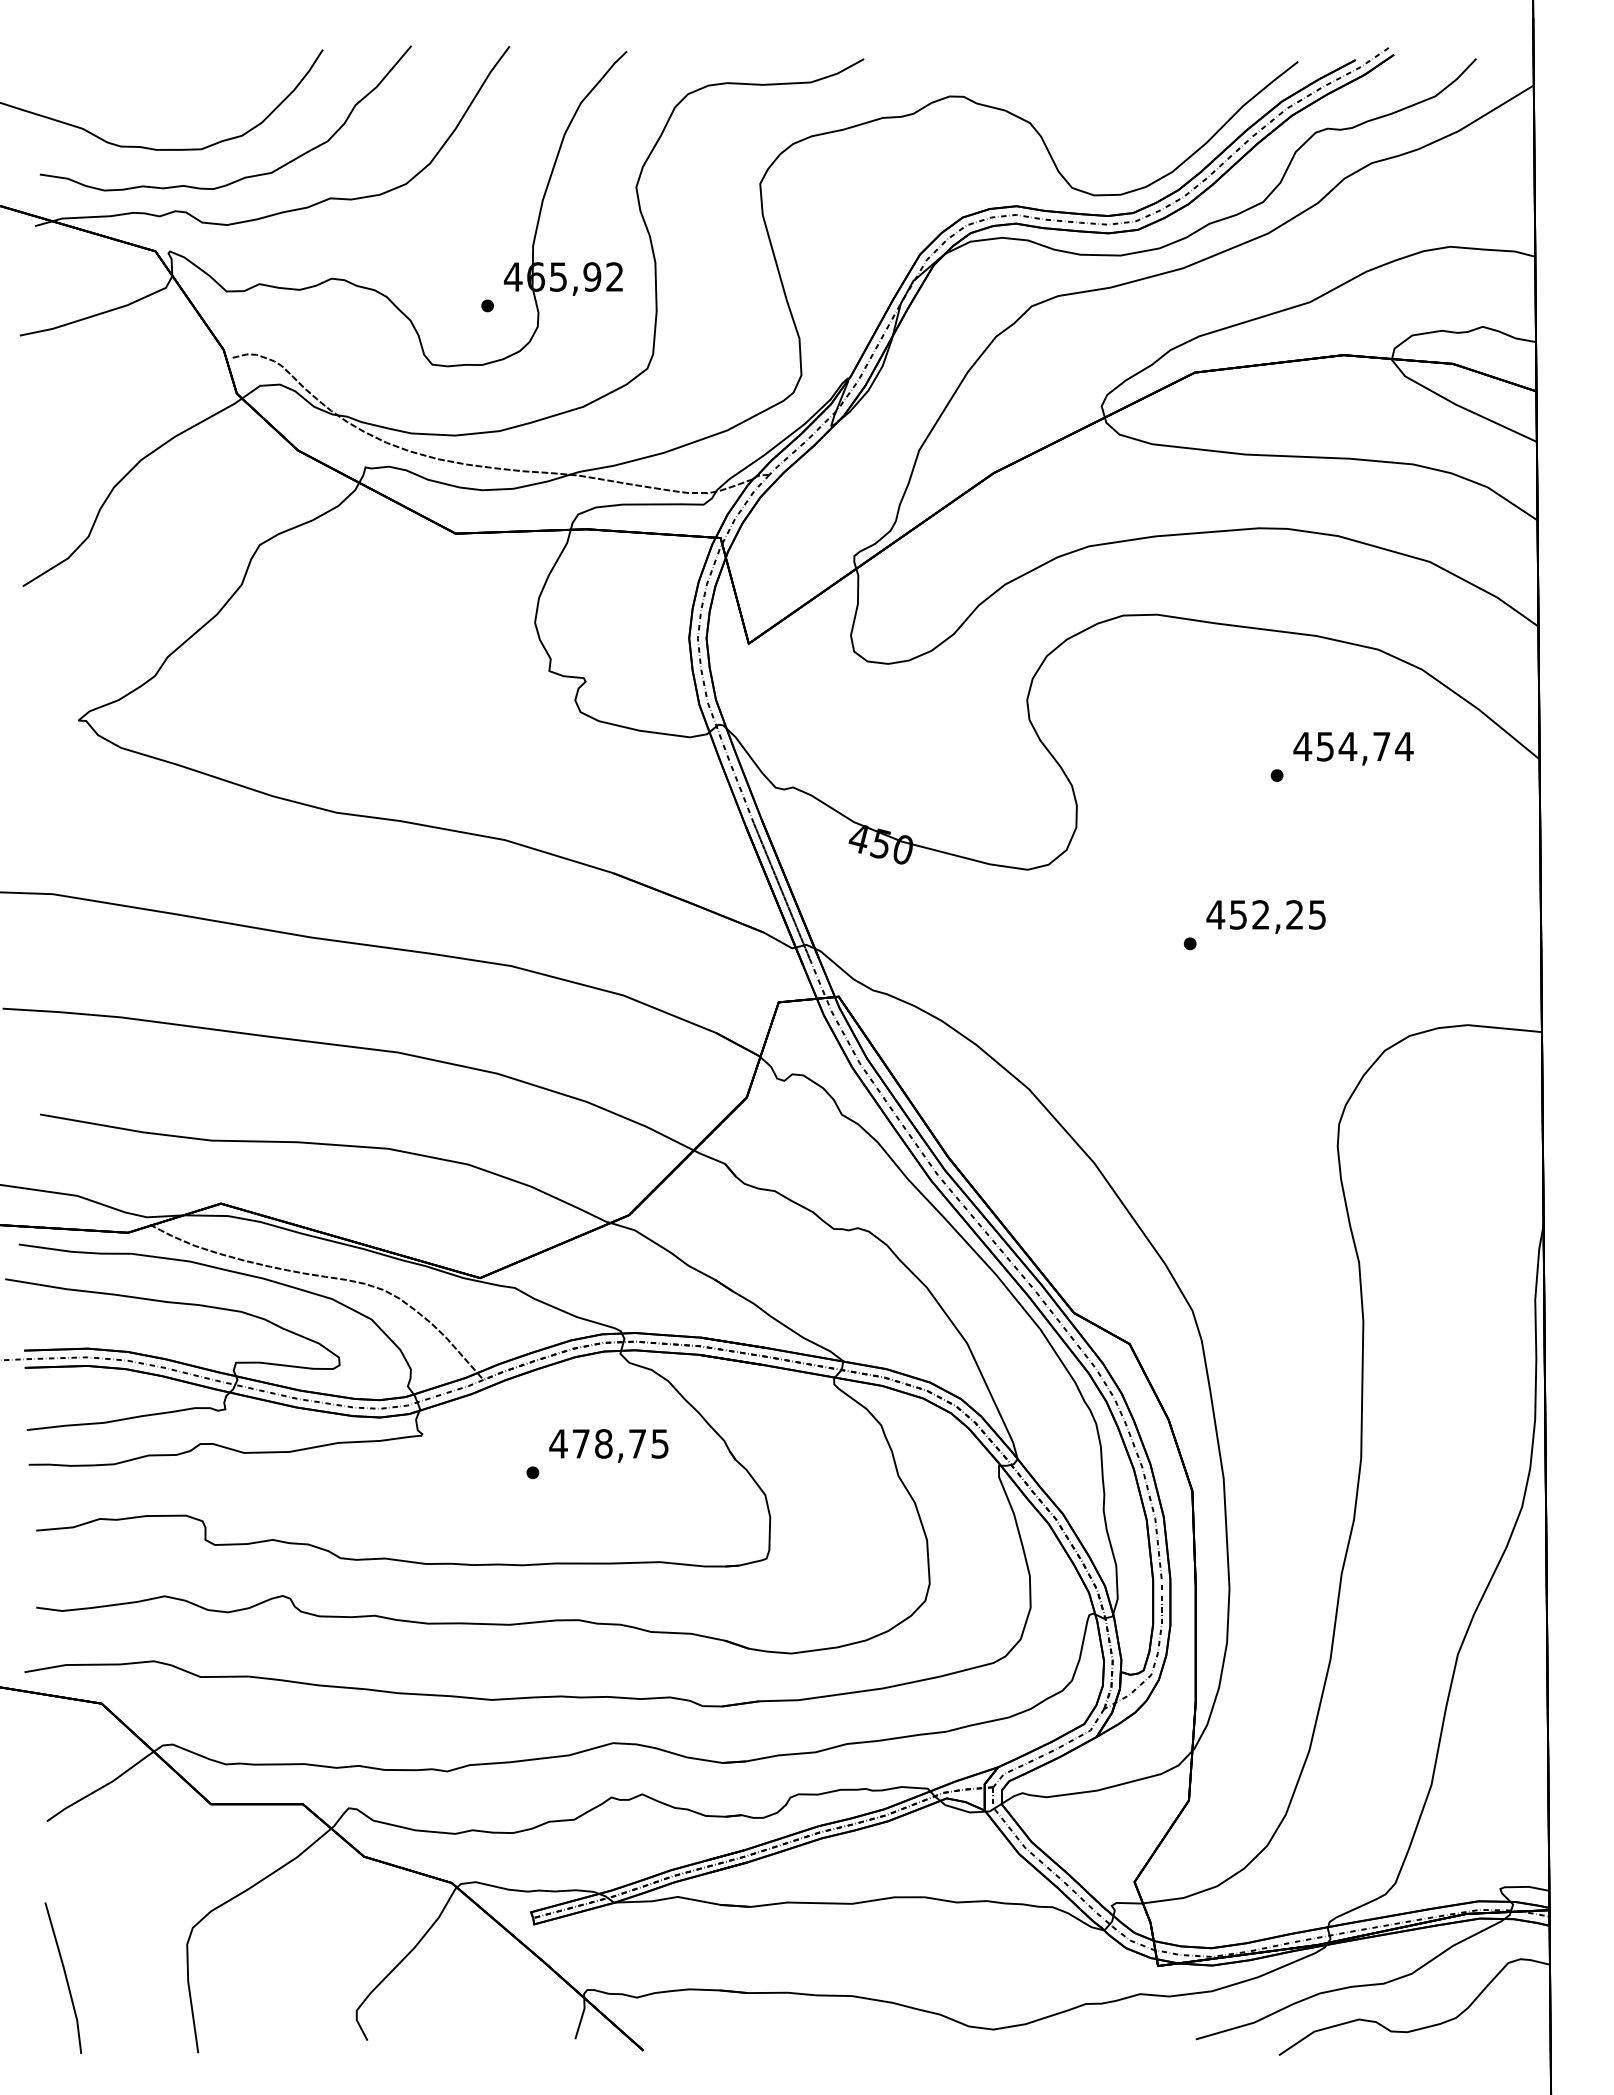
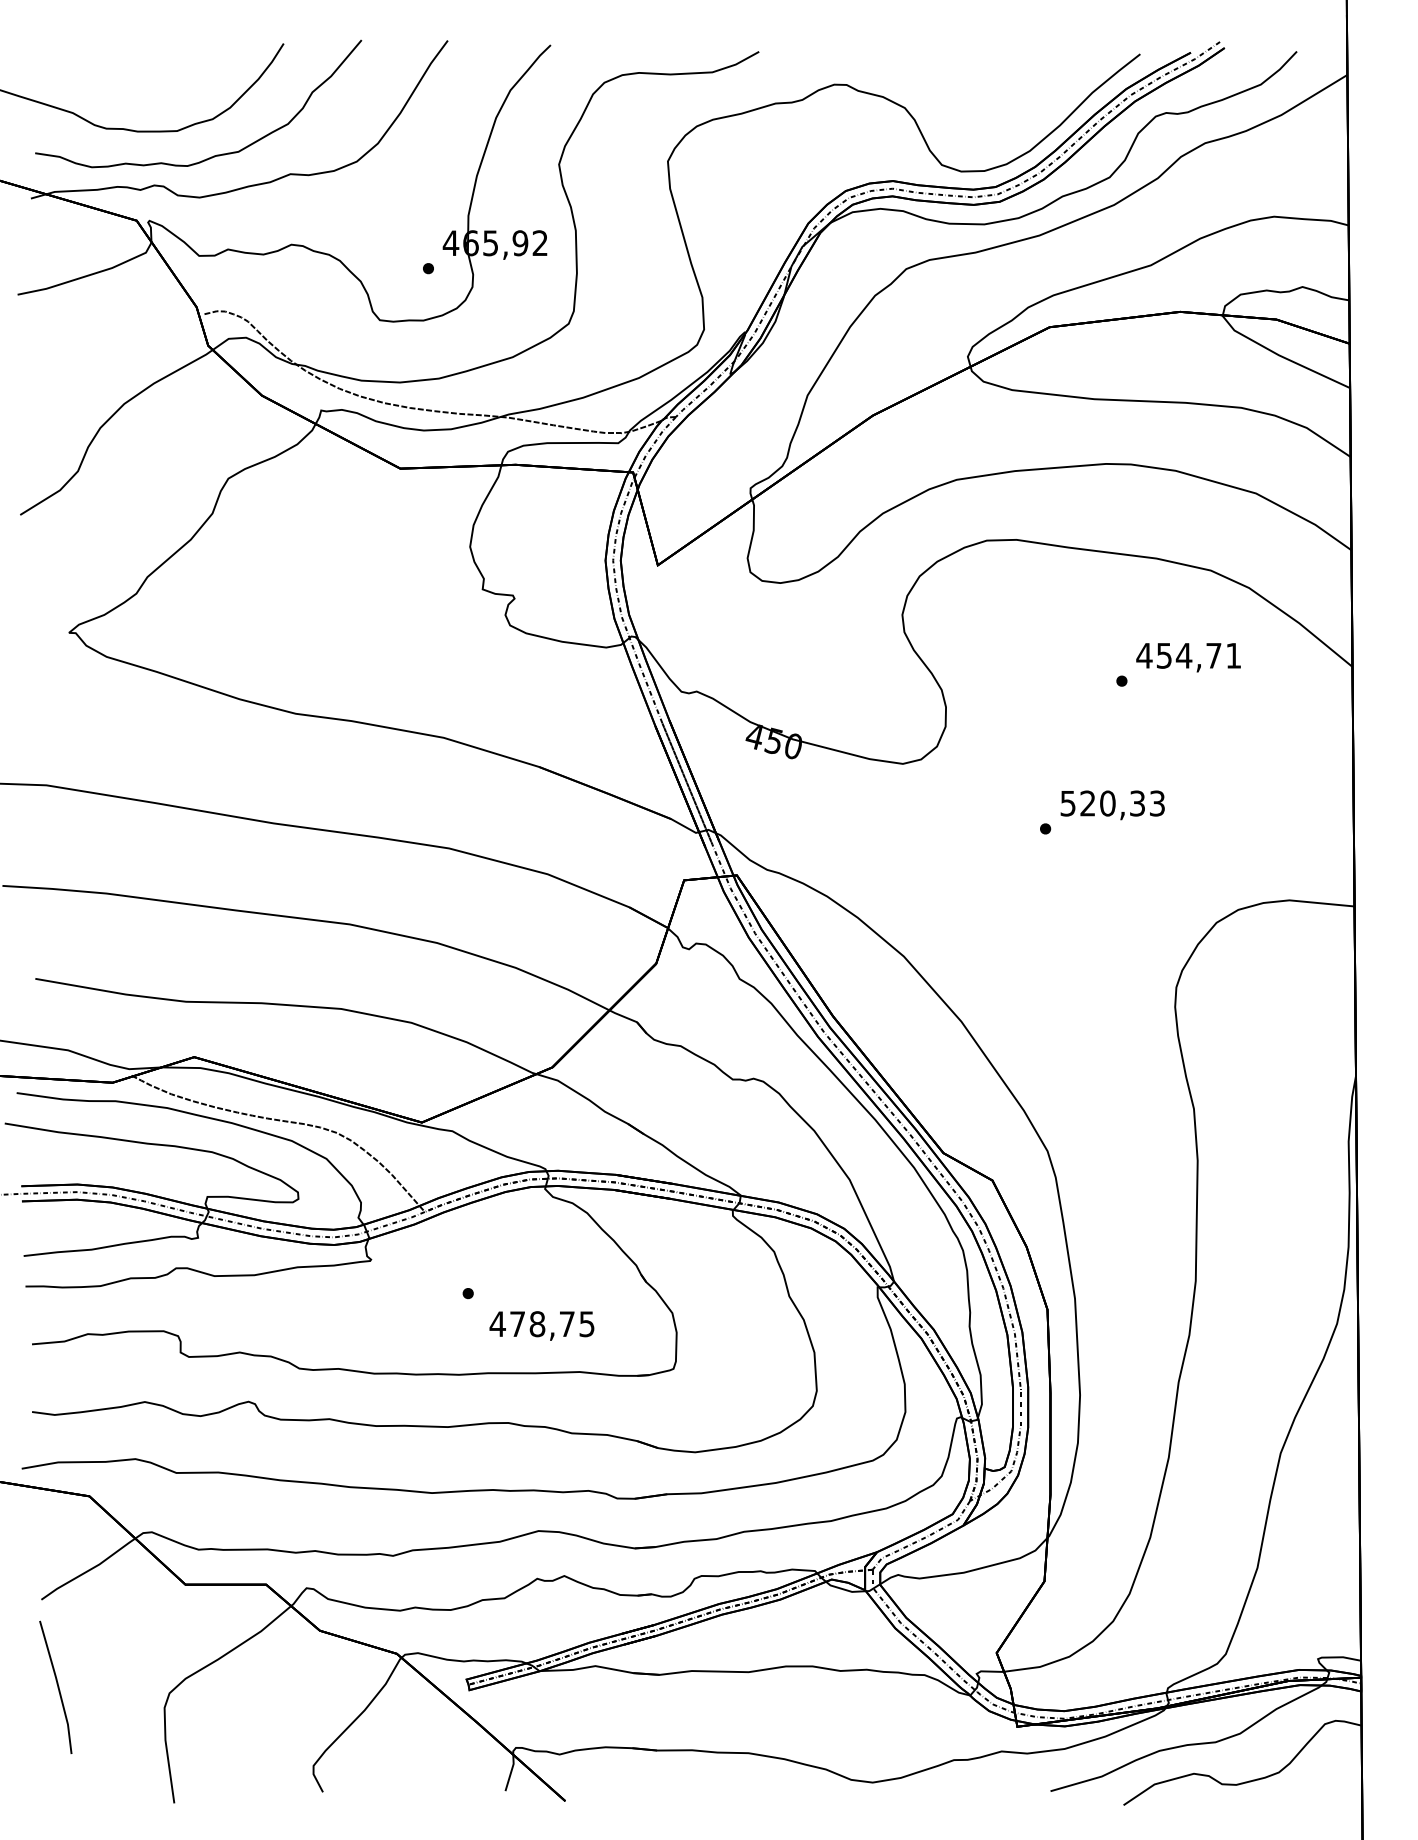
text: (1404, 746) -> (1233, 655), 454,74 -> 454,71
text: (1265, 914) -> (1111, 803), 452,25 -> 520,33
text: (608, 1445) -> (541, 1325), moved
line: (65, 1977) -> (57, 1686), moved

